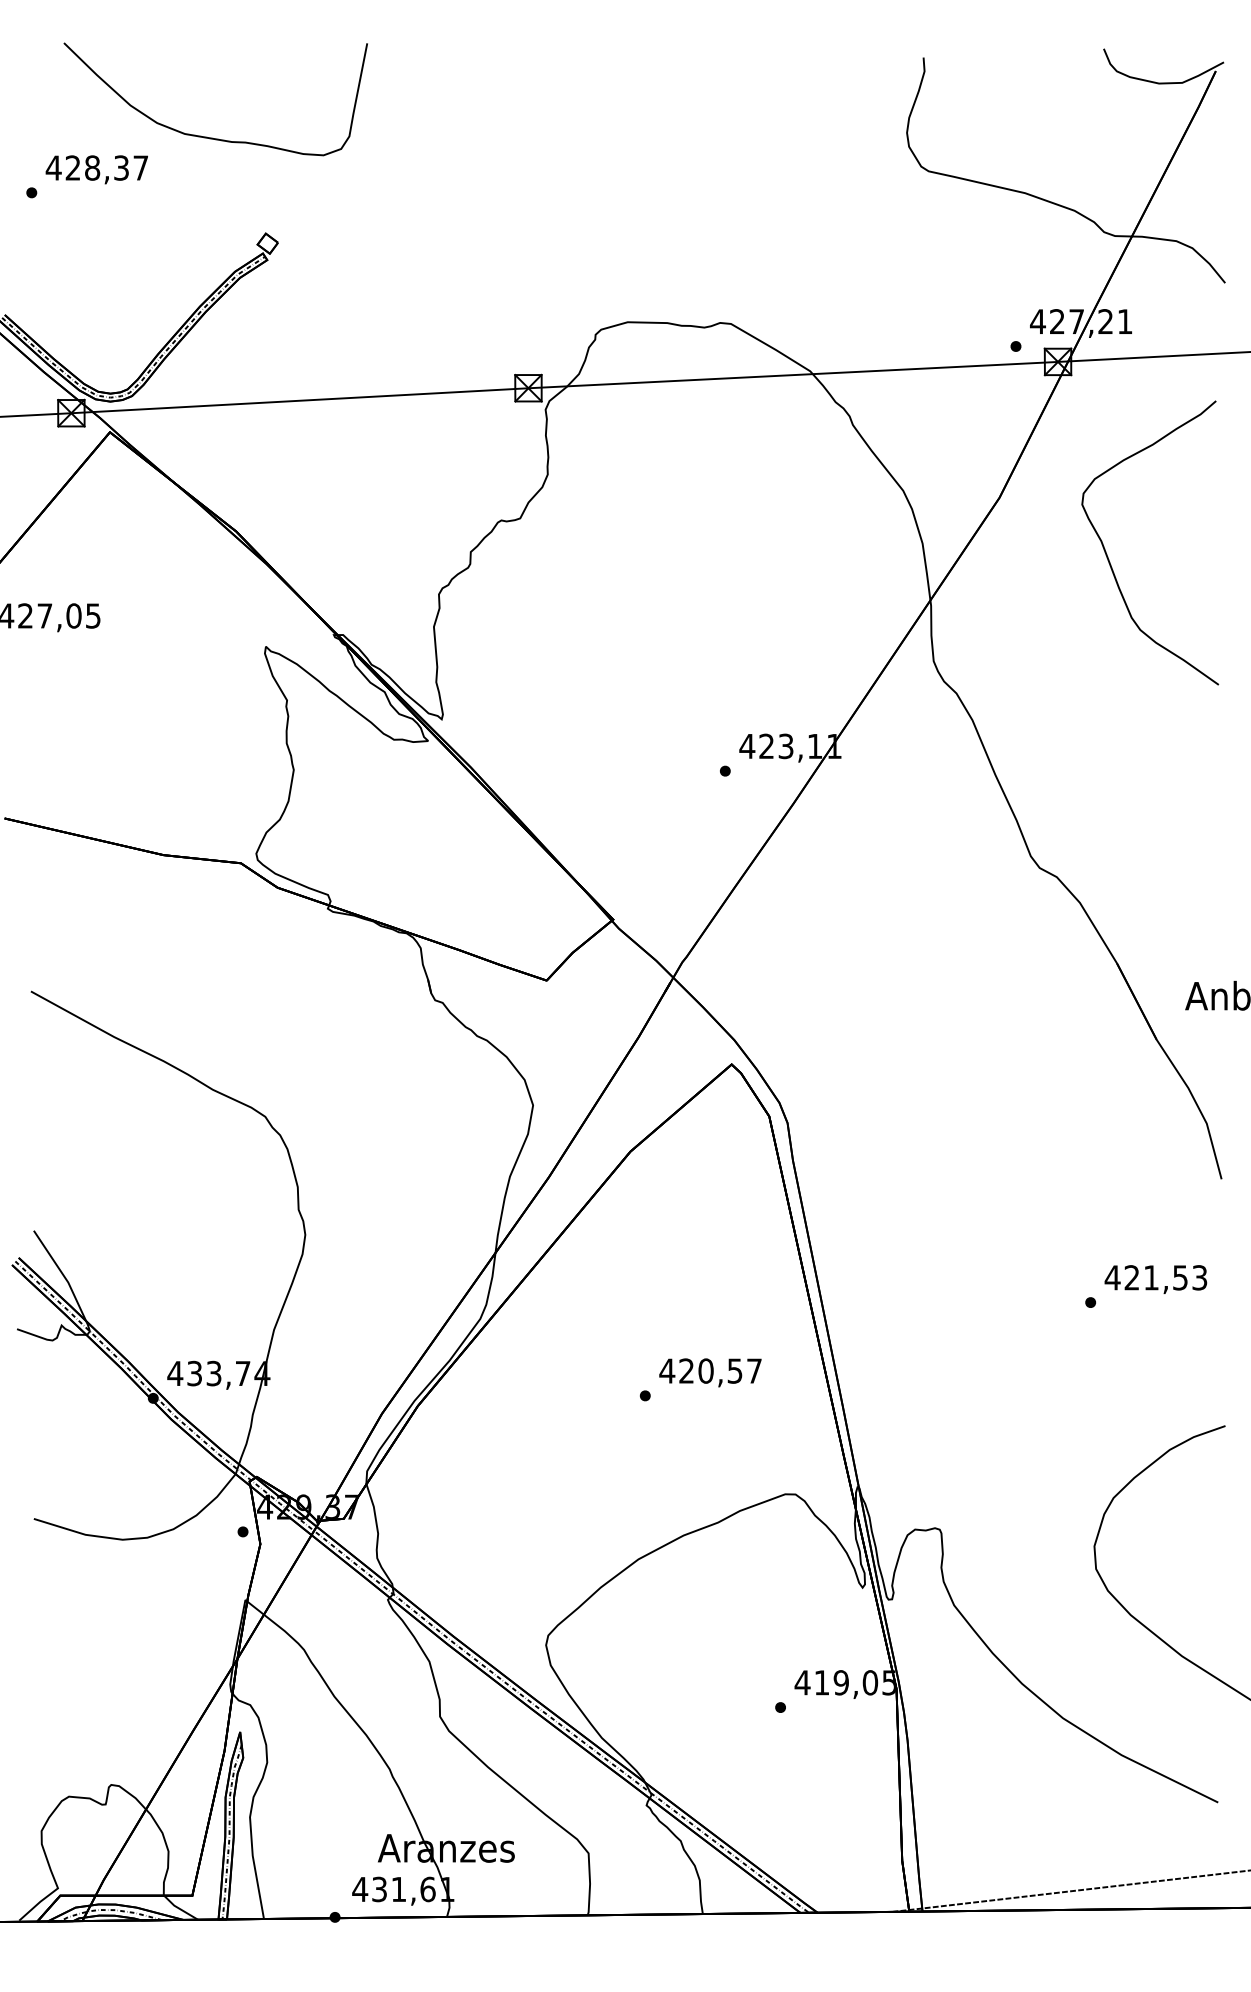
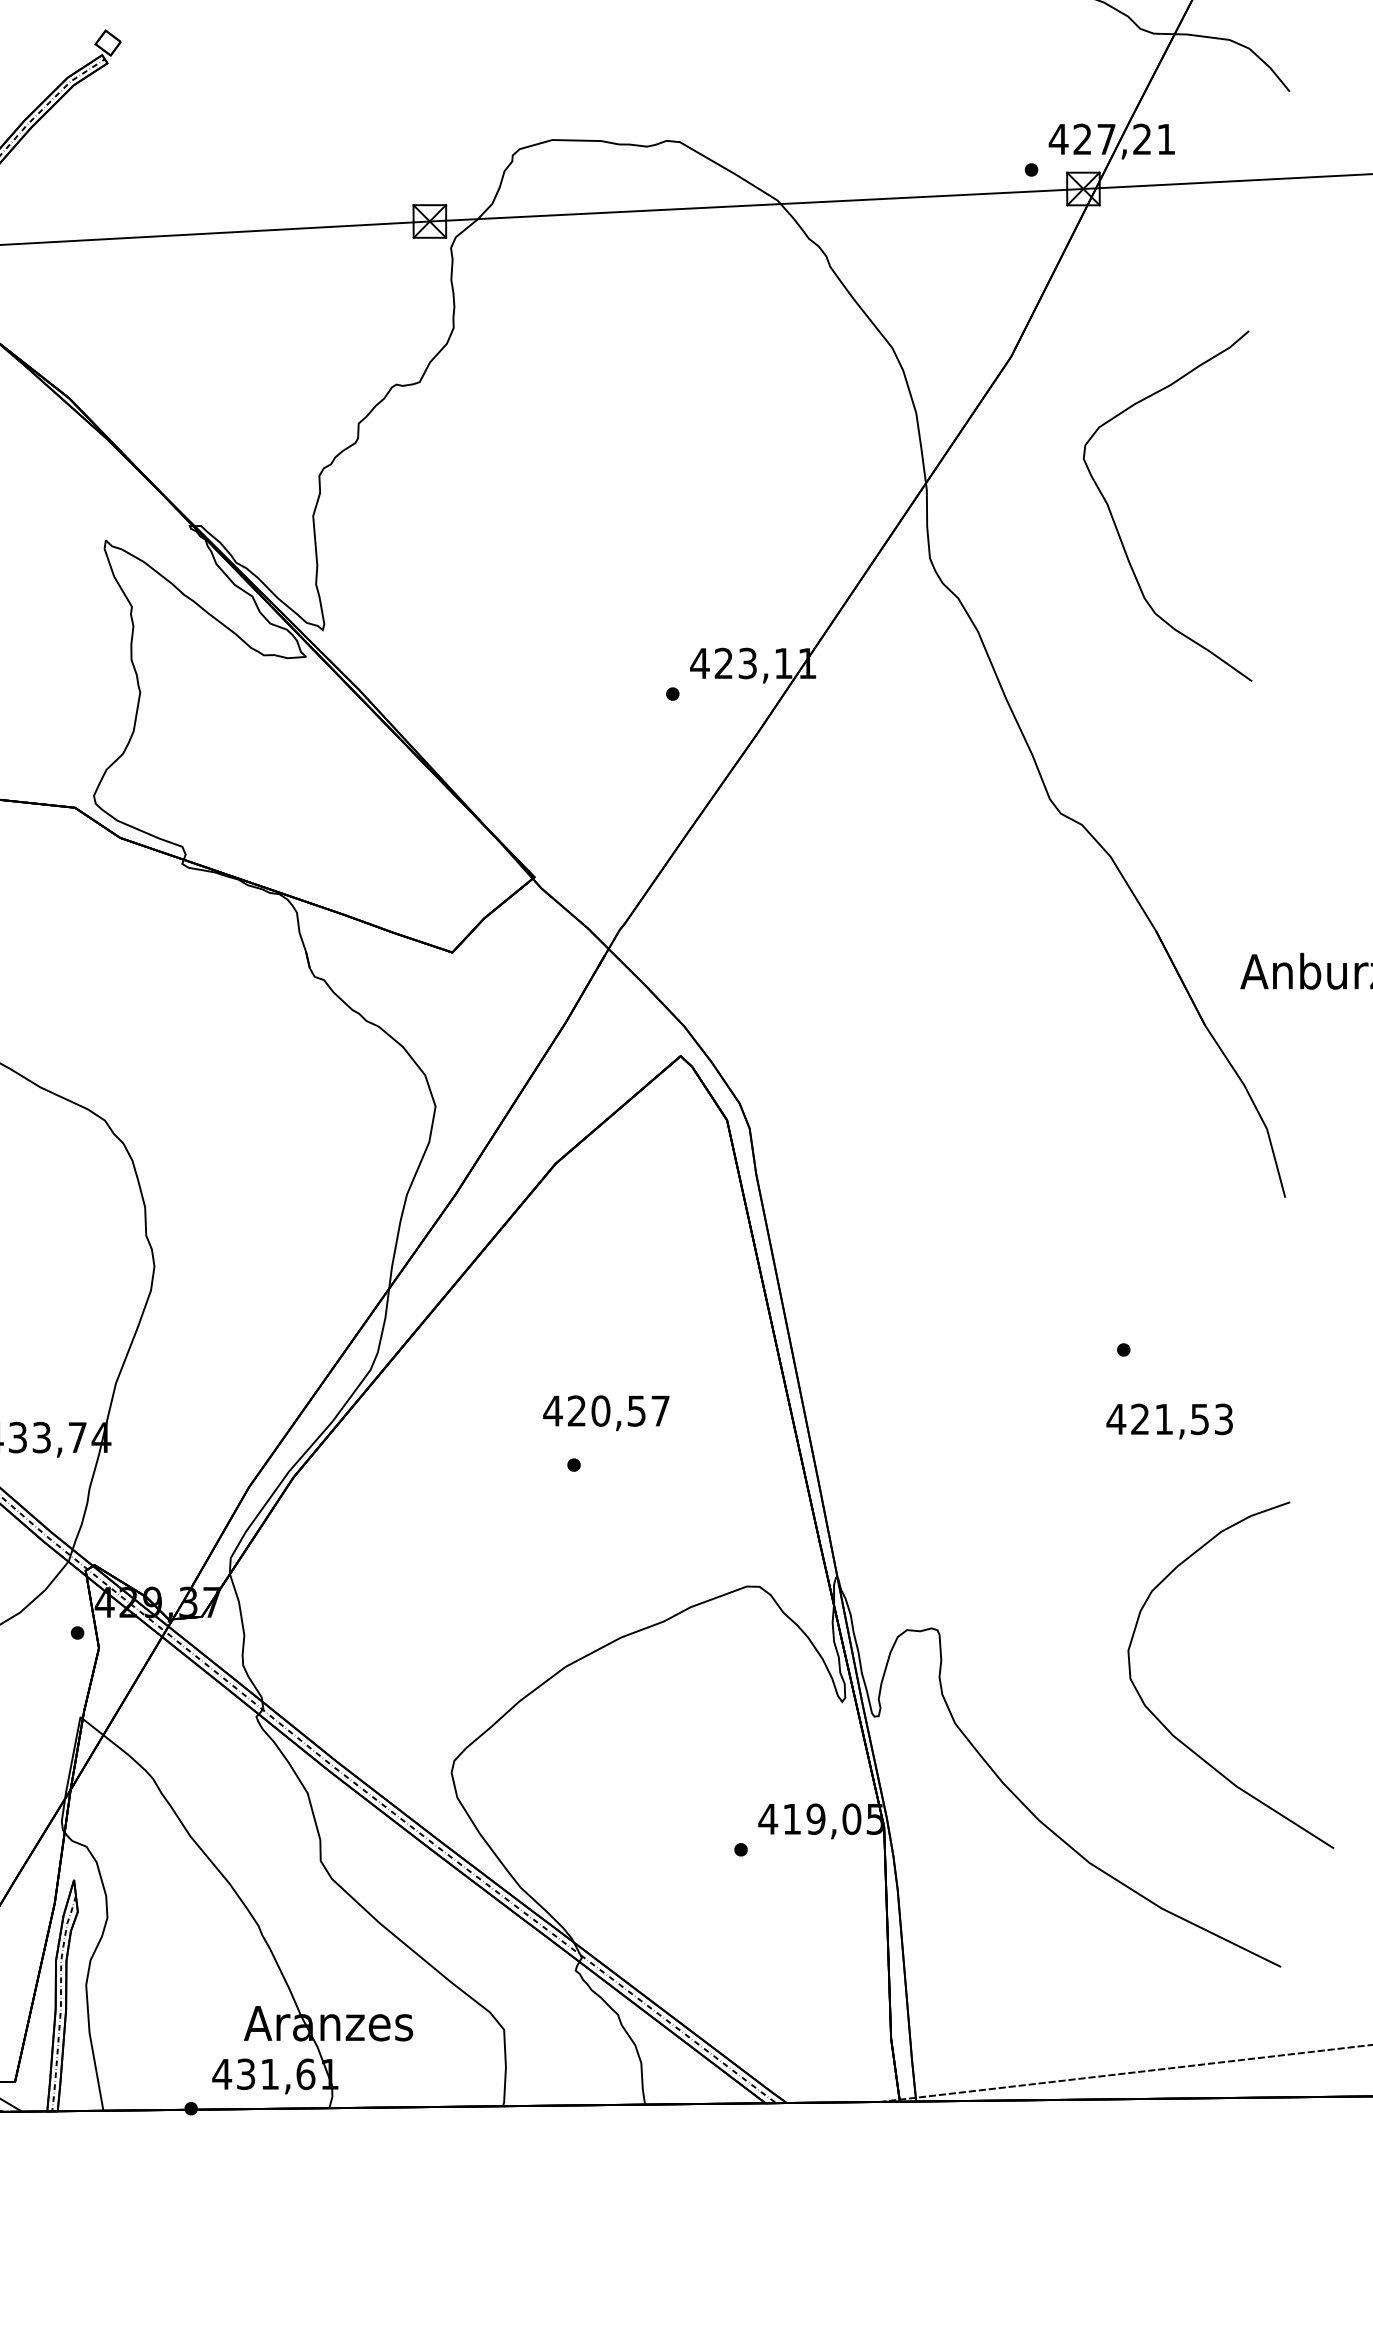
curve: (1108, 556) -> (1116, 522), moved
text: (1155, 1279) -> (1169, 1421), moved
text: (710, 1372) -> (606, 1412), moved

